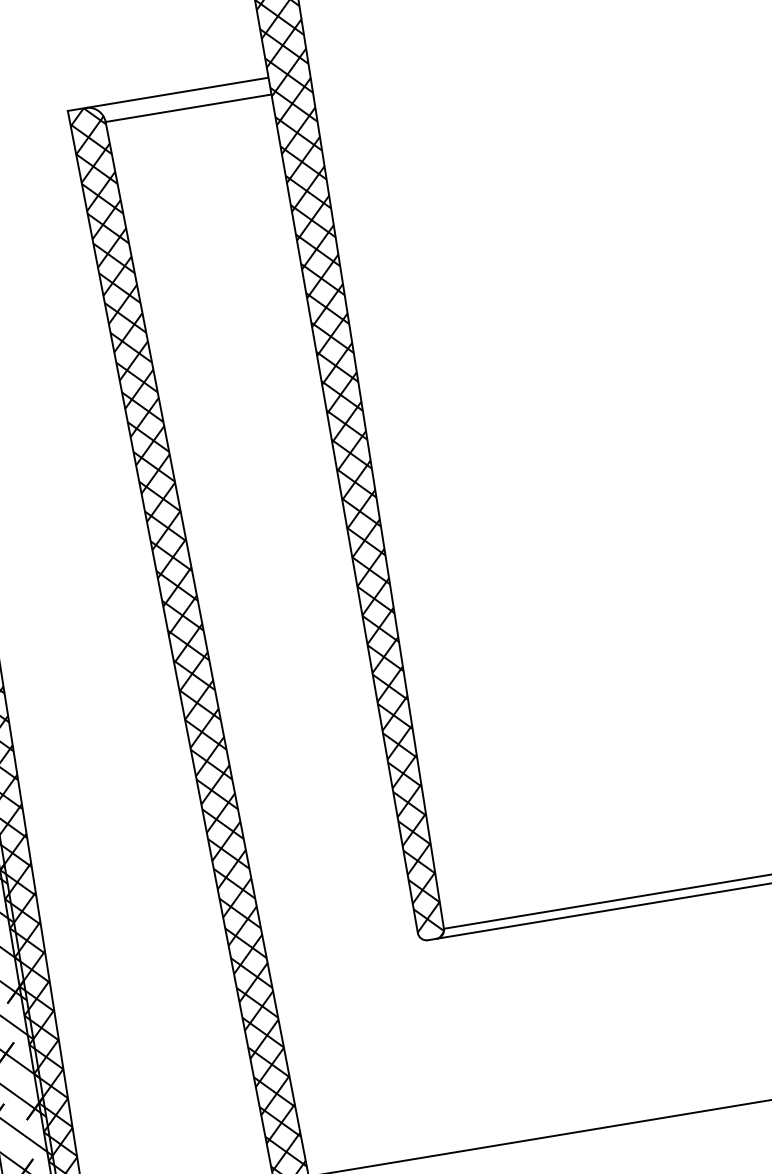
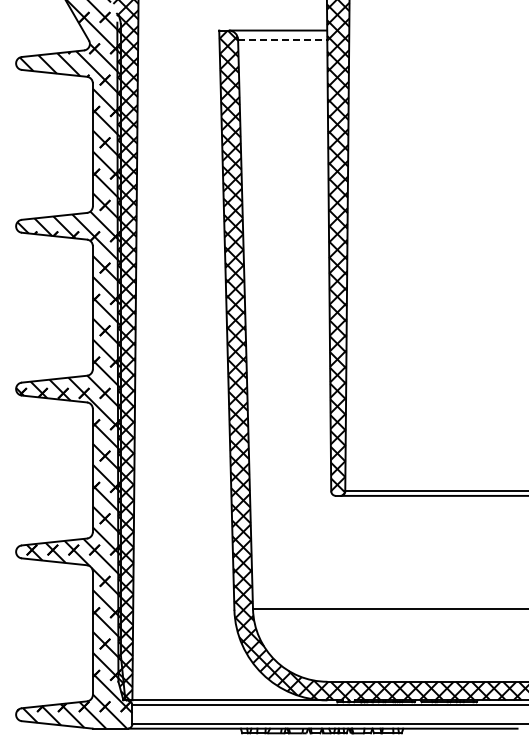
line: (188, 108) -> (282, 39), solid -> dashed

